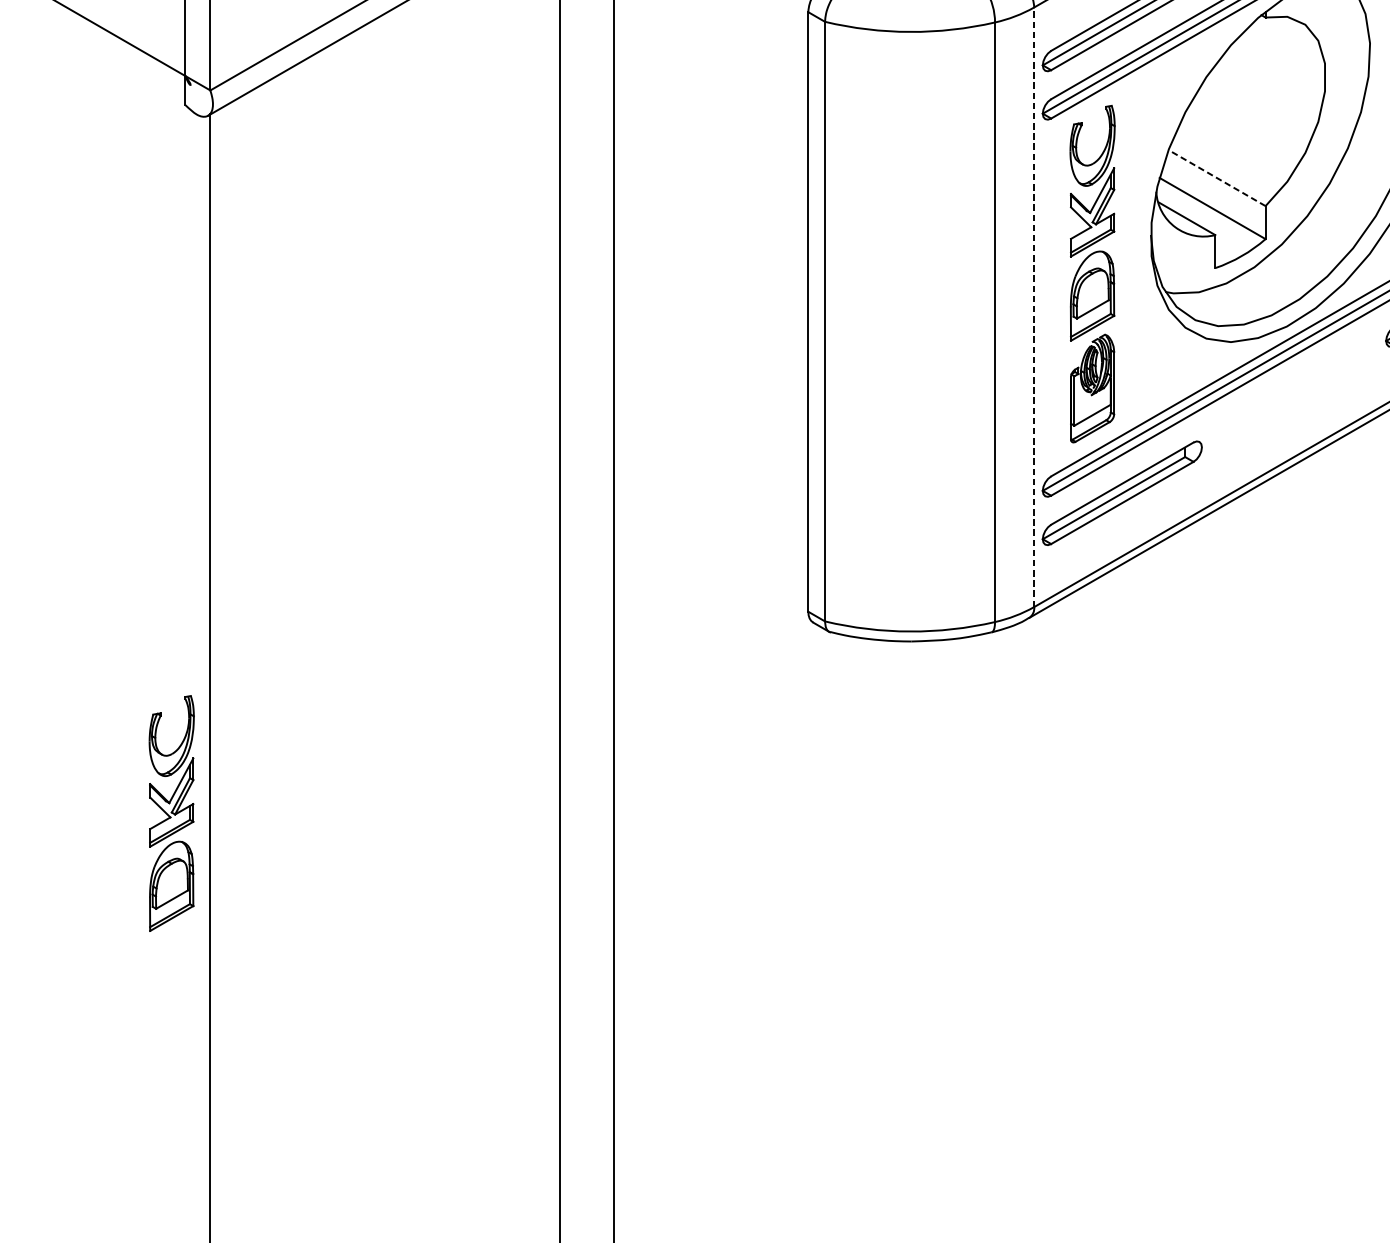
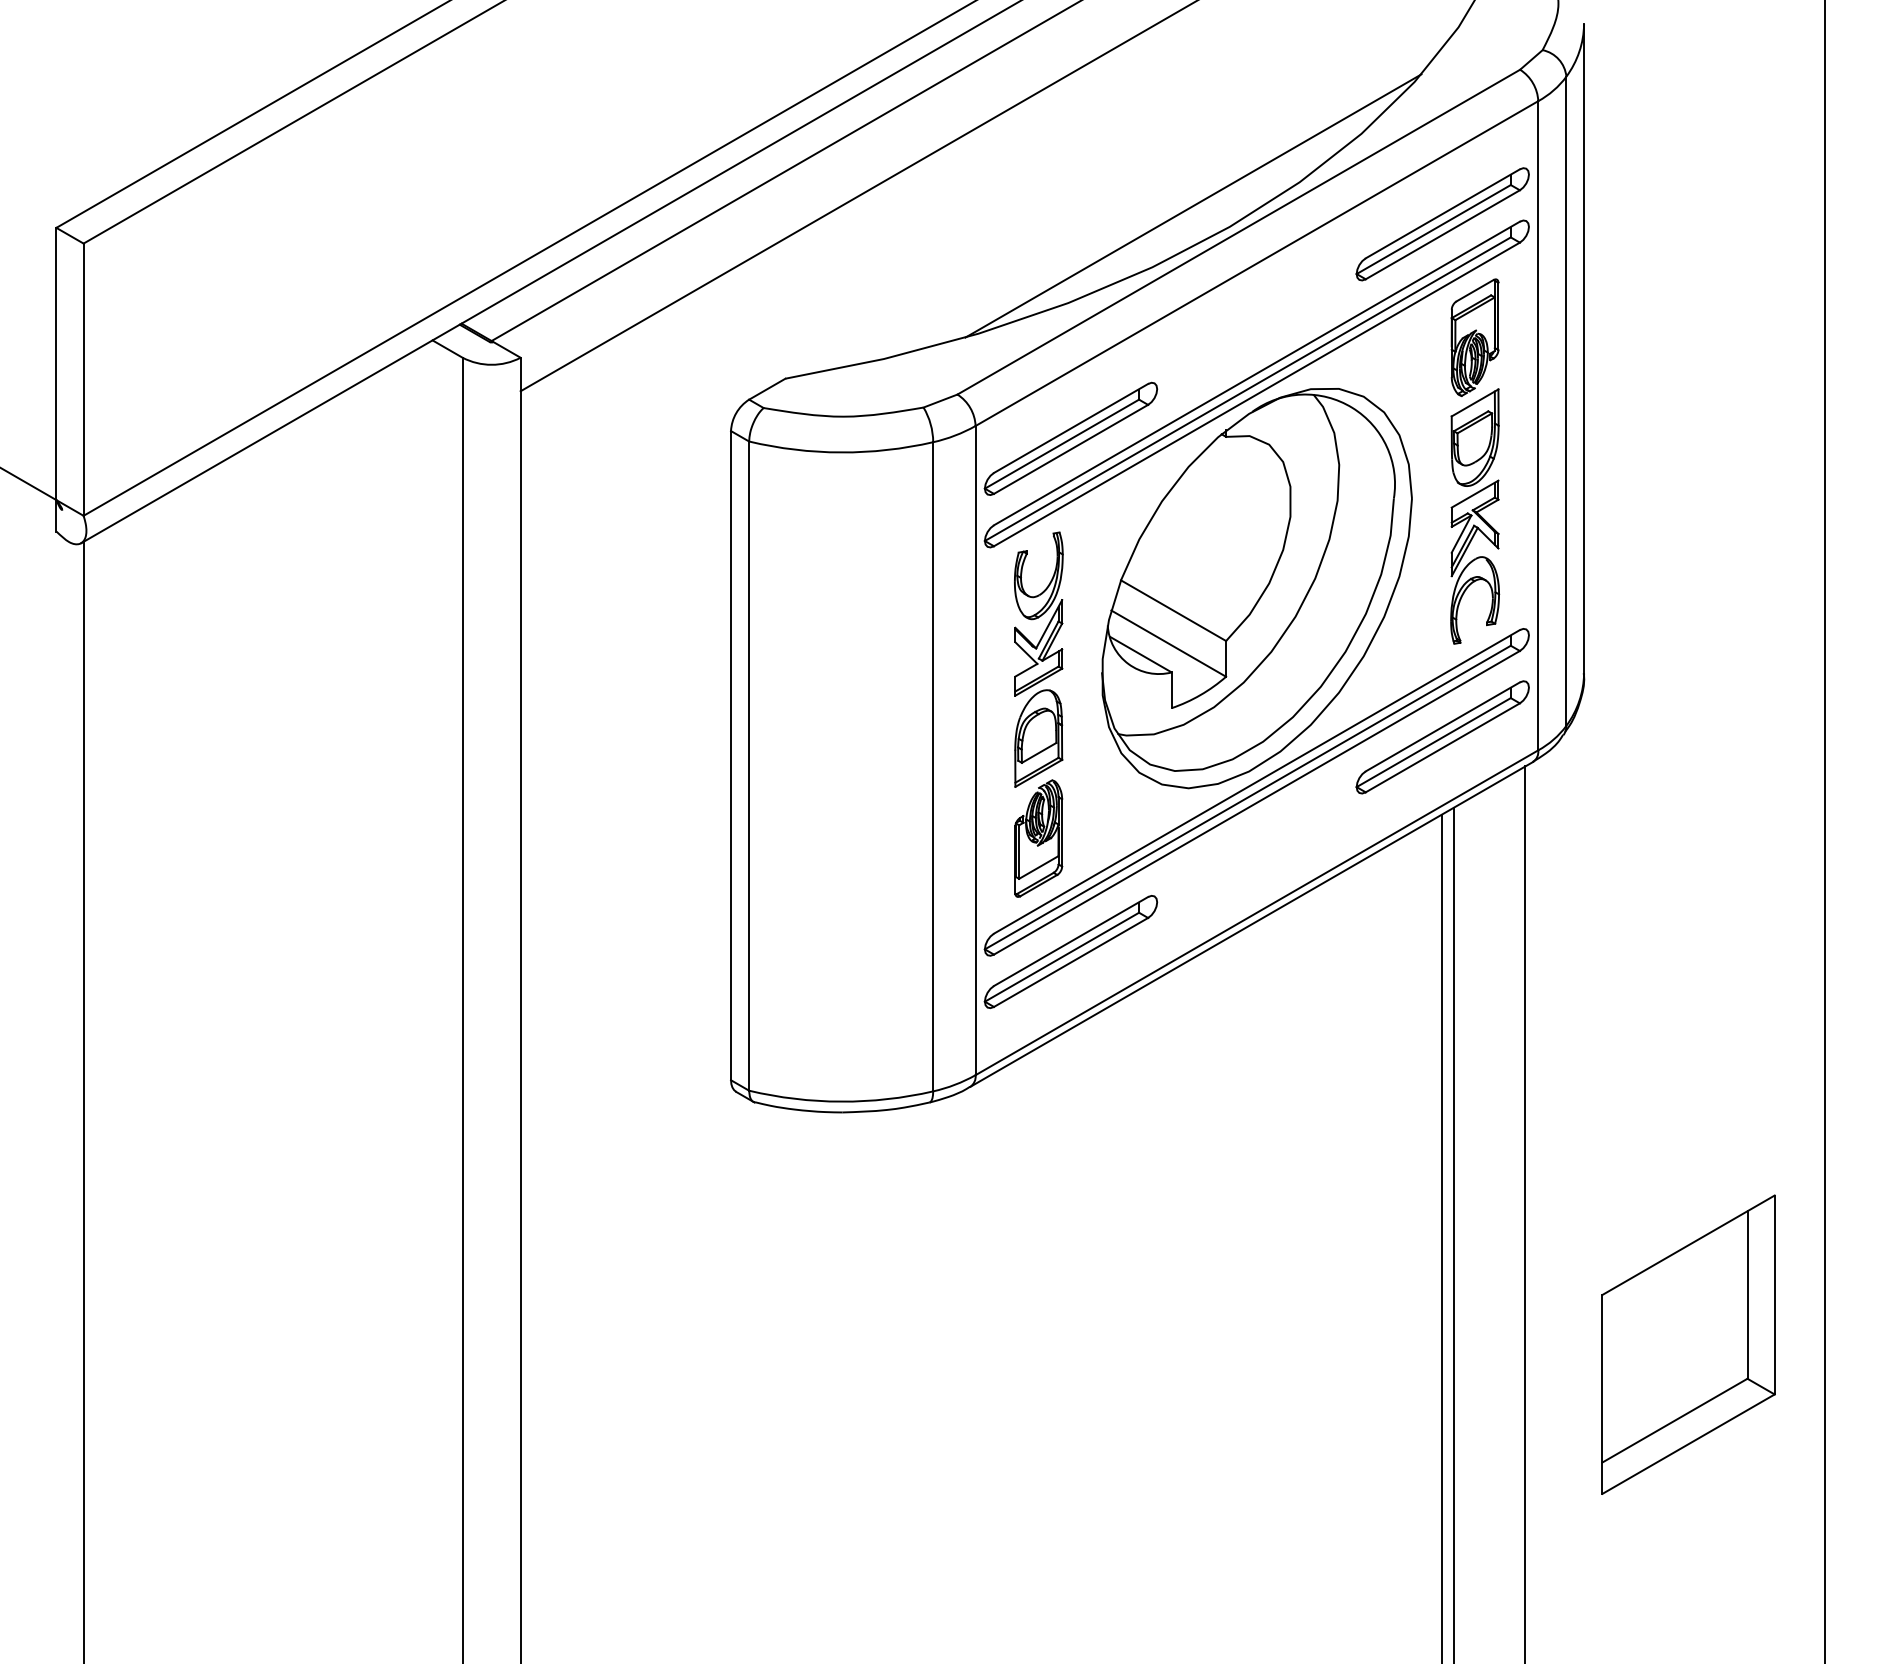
line: (1216, 177) -> (1173, 610), dashed -> solid
line: (1034, 307) -> (975, 750), dashed -> solid
part: (171, 813) -> (41, 1298), removed

